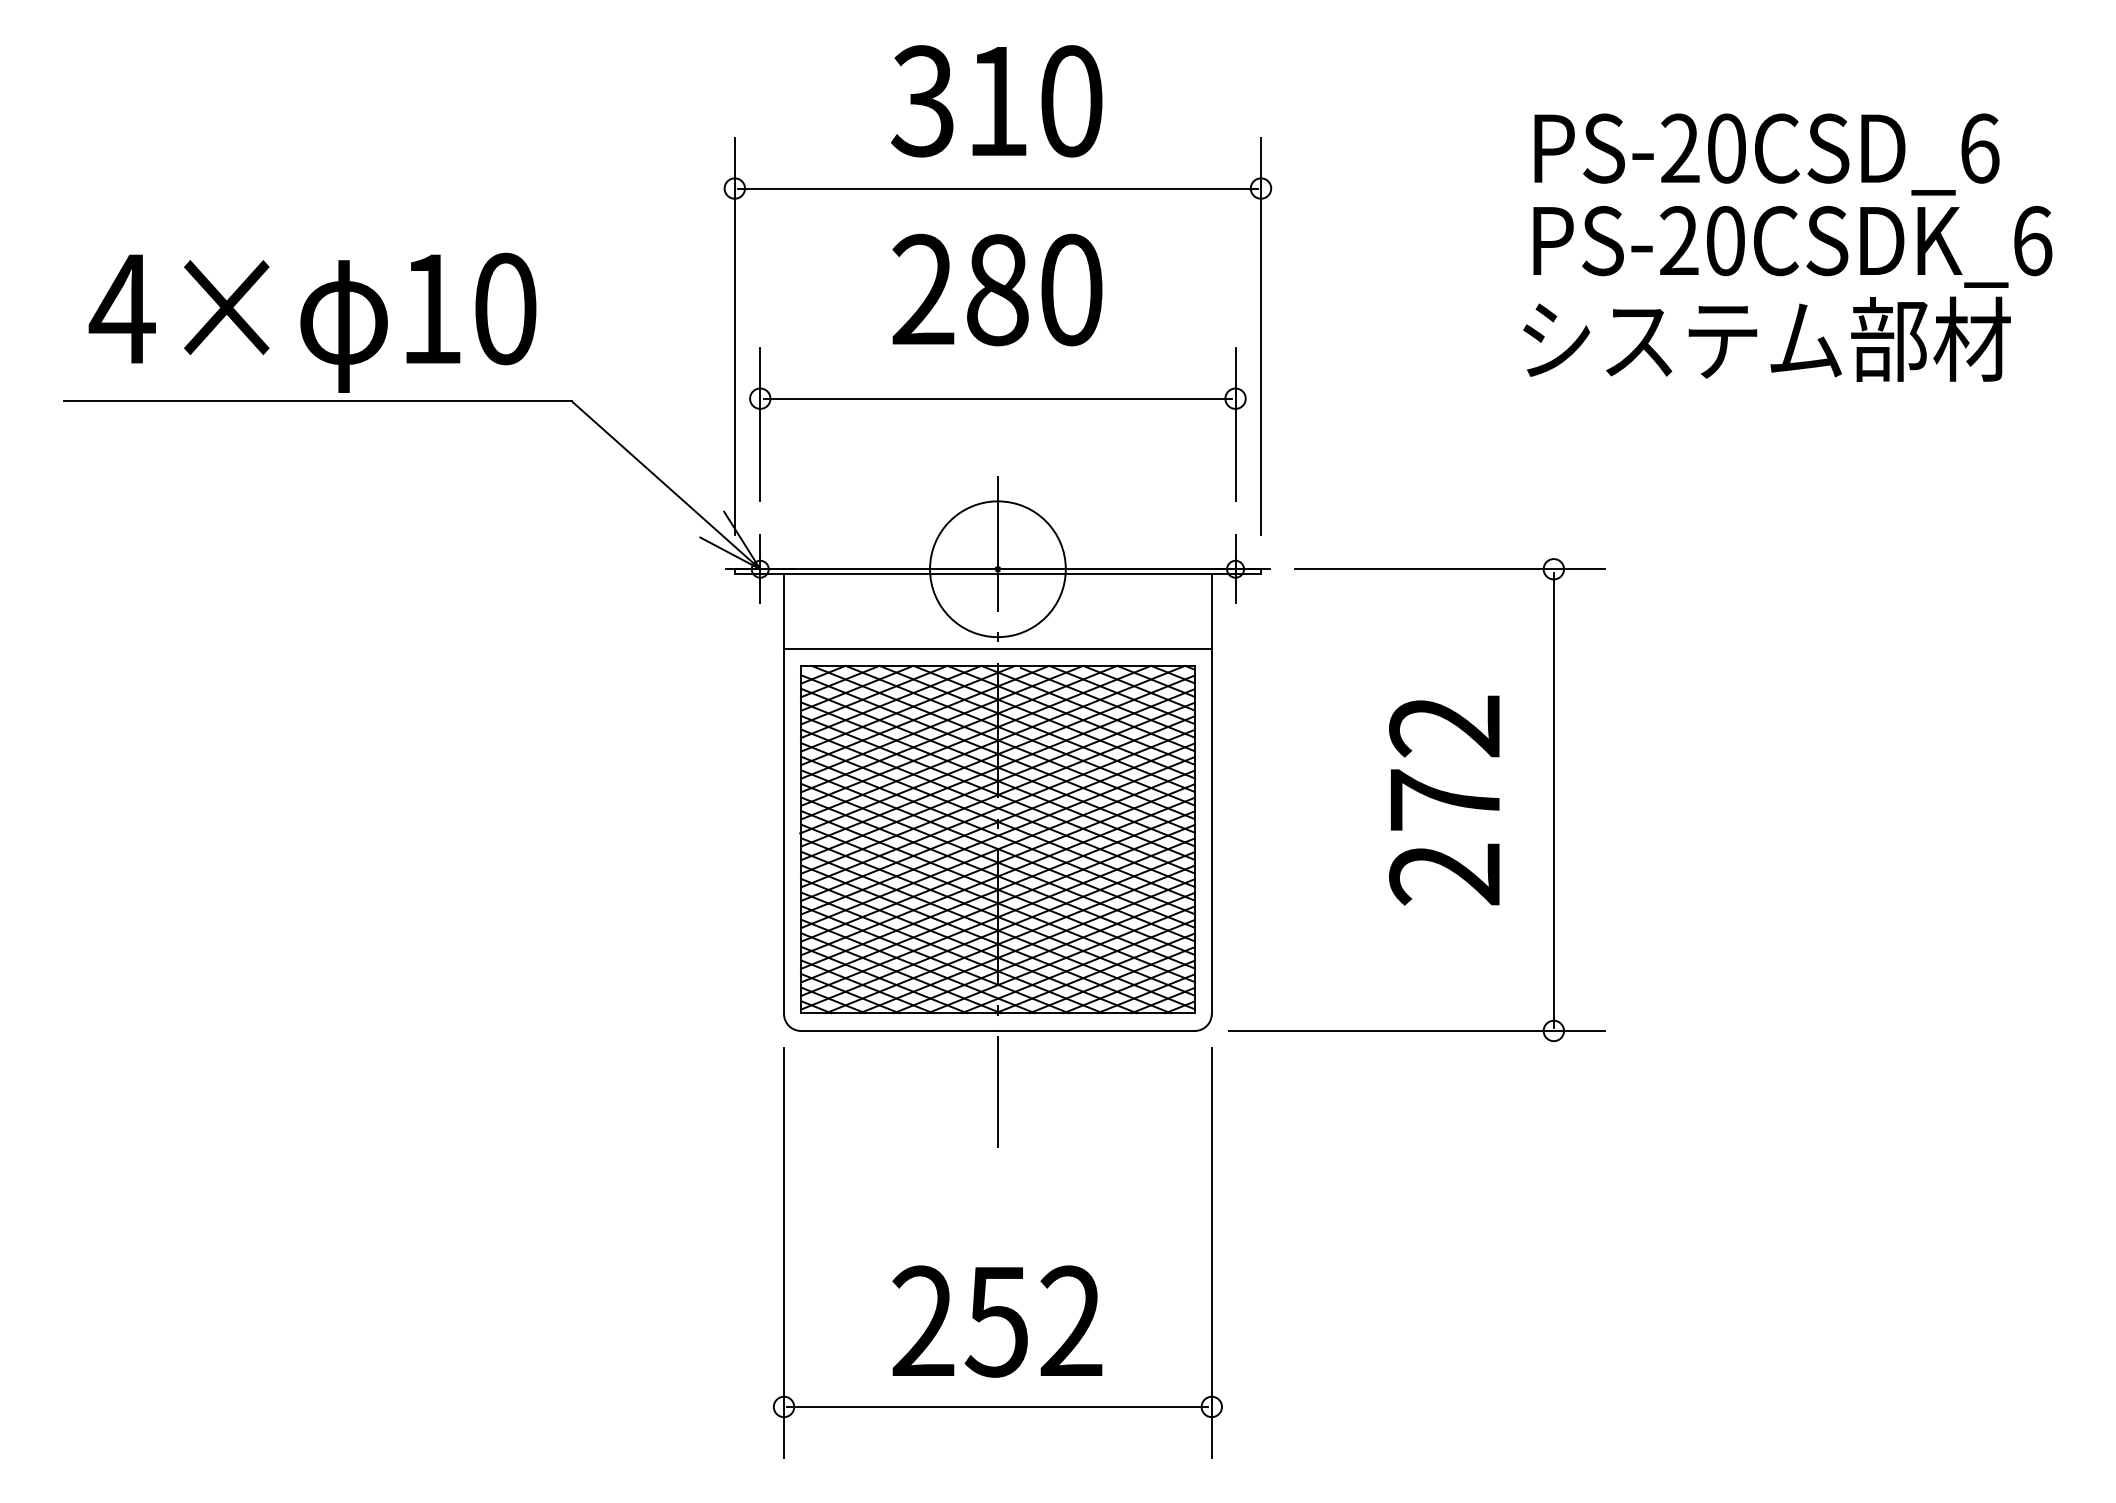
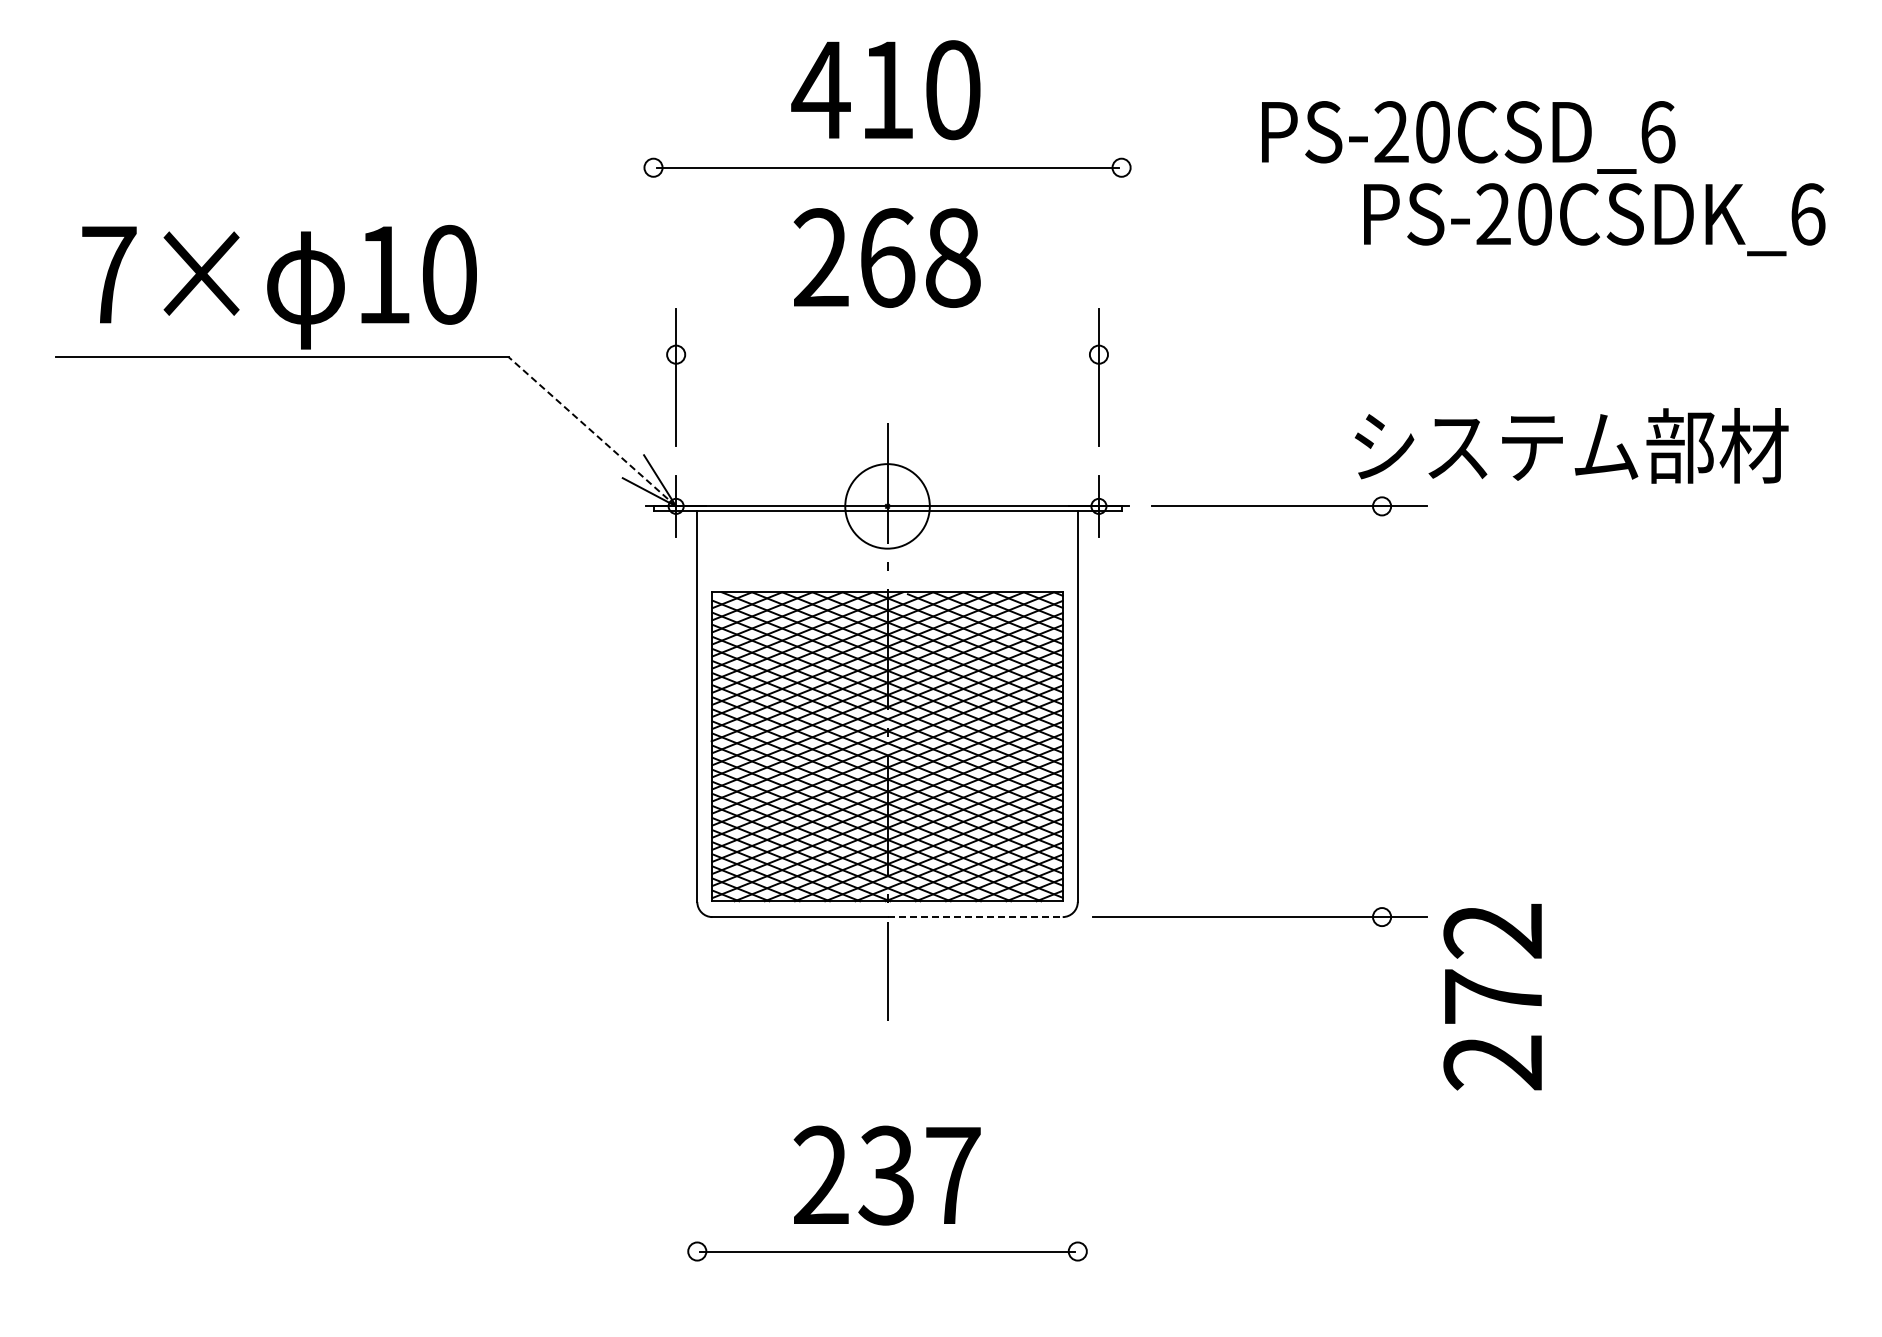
text: (922, 101) -> (820, 90), 310 -> 410
text: (1766, 154) -> (1468, 137), moved
text: (1034, 289) -> (920, 257), 280 -> 268
text: (122, 308) -> (108, 274), 4× -> 7×
line: (734, 336) -> (653, 299), removed
line: (1260, 336) -> (1121, 299), removed
text: (1766, 338) -> (1571, 445), moved
line: (997, 398) -> (887, 354), removed
line: (666, 485) -> (592, 431), solid -> dashed
circle: (997, 569) -> (887, 506), size x0.7
line: (997, 649) -> (887, 577), removed
line: (1554, 799) -> (1382, 711), removed
text: (1444, 800) -> (1492, 997), moved
line: (1096, 1031) -> (975, 917), solid -> dashed
line: (784, 1252) -> (697, 1114), removed
line: (1211, 1252) -> (1077, 1114), removed
text: (1033, 1321) -> (919, 1175), 252 -> 237

